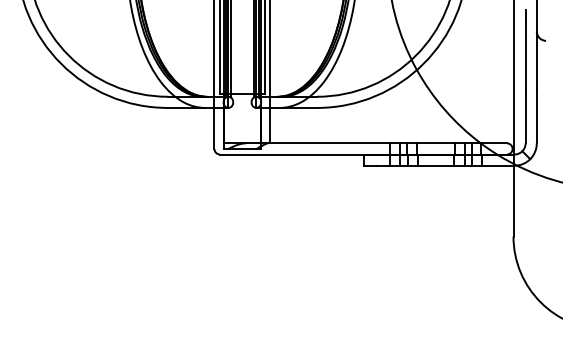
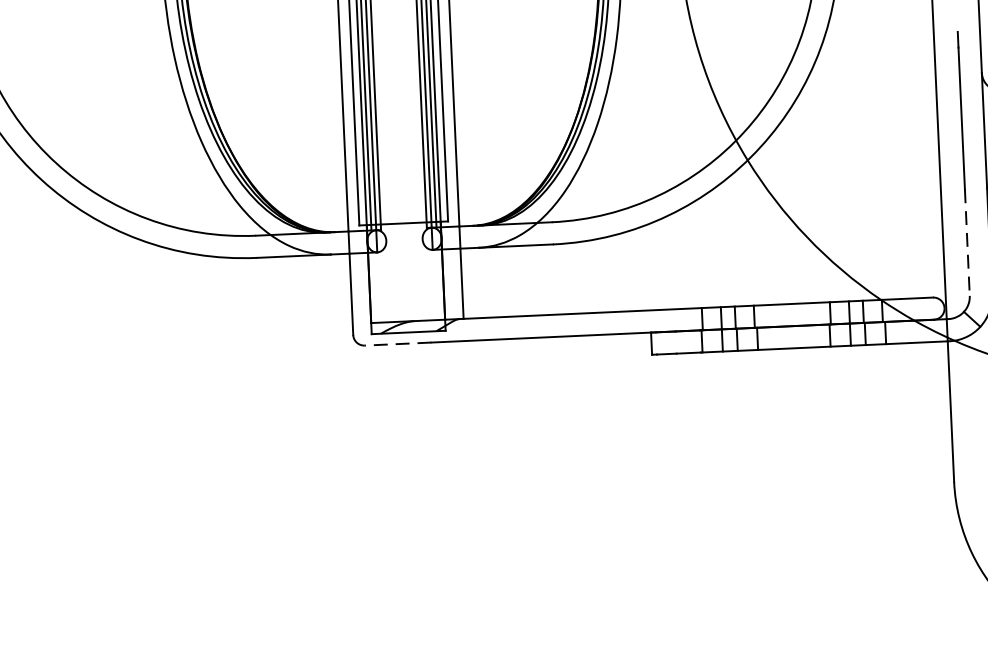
line: (525, 116) -> (967, 242), solid -> dashed
line: (236, 154) -> (397, 344), solid -> dashed

